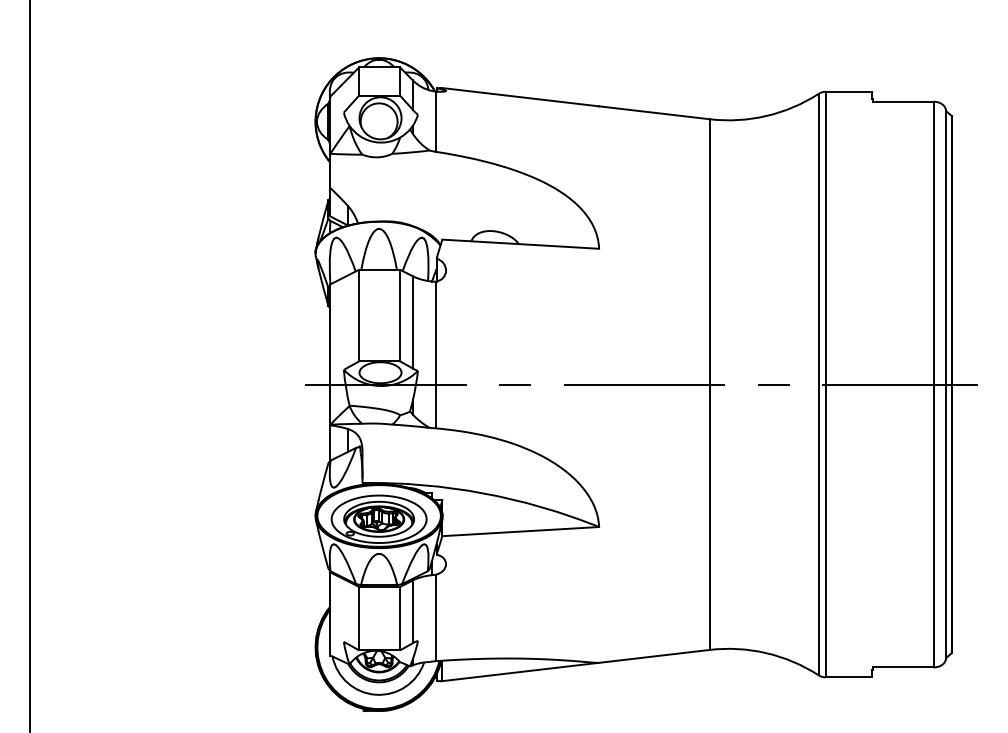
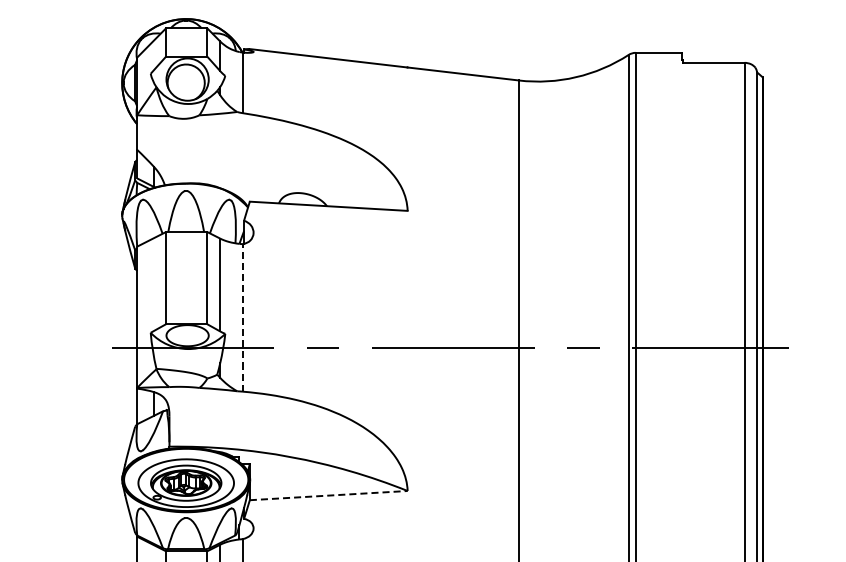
line: (435, 354) -> (242, 317), solid -> dashed
line: (520, 531) -> (328, 495), solid -> dashed

